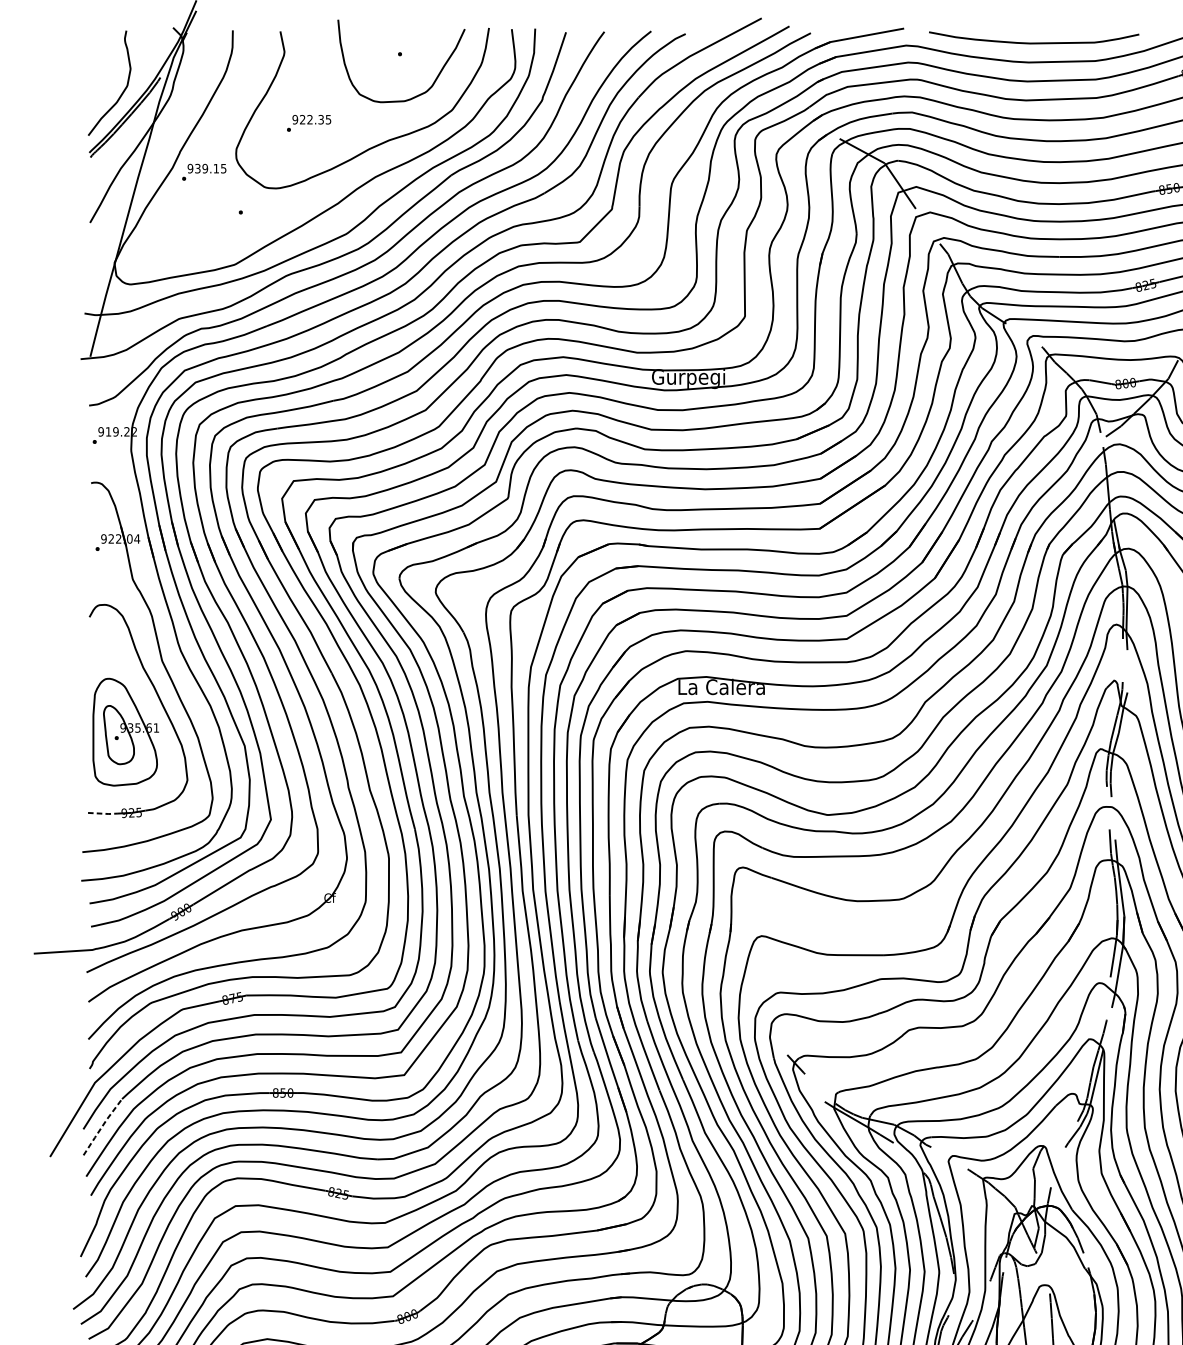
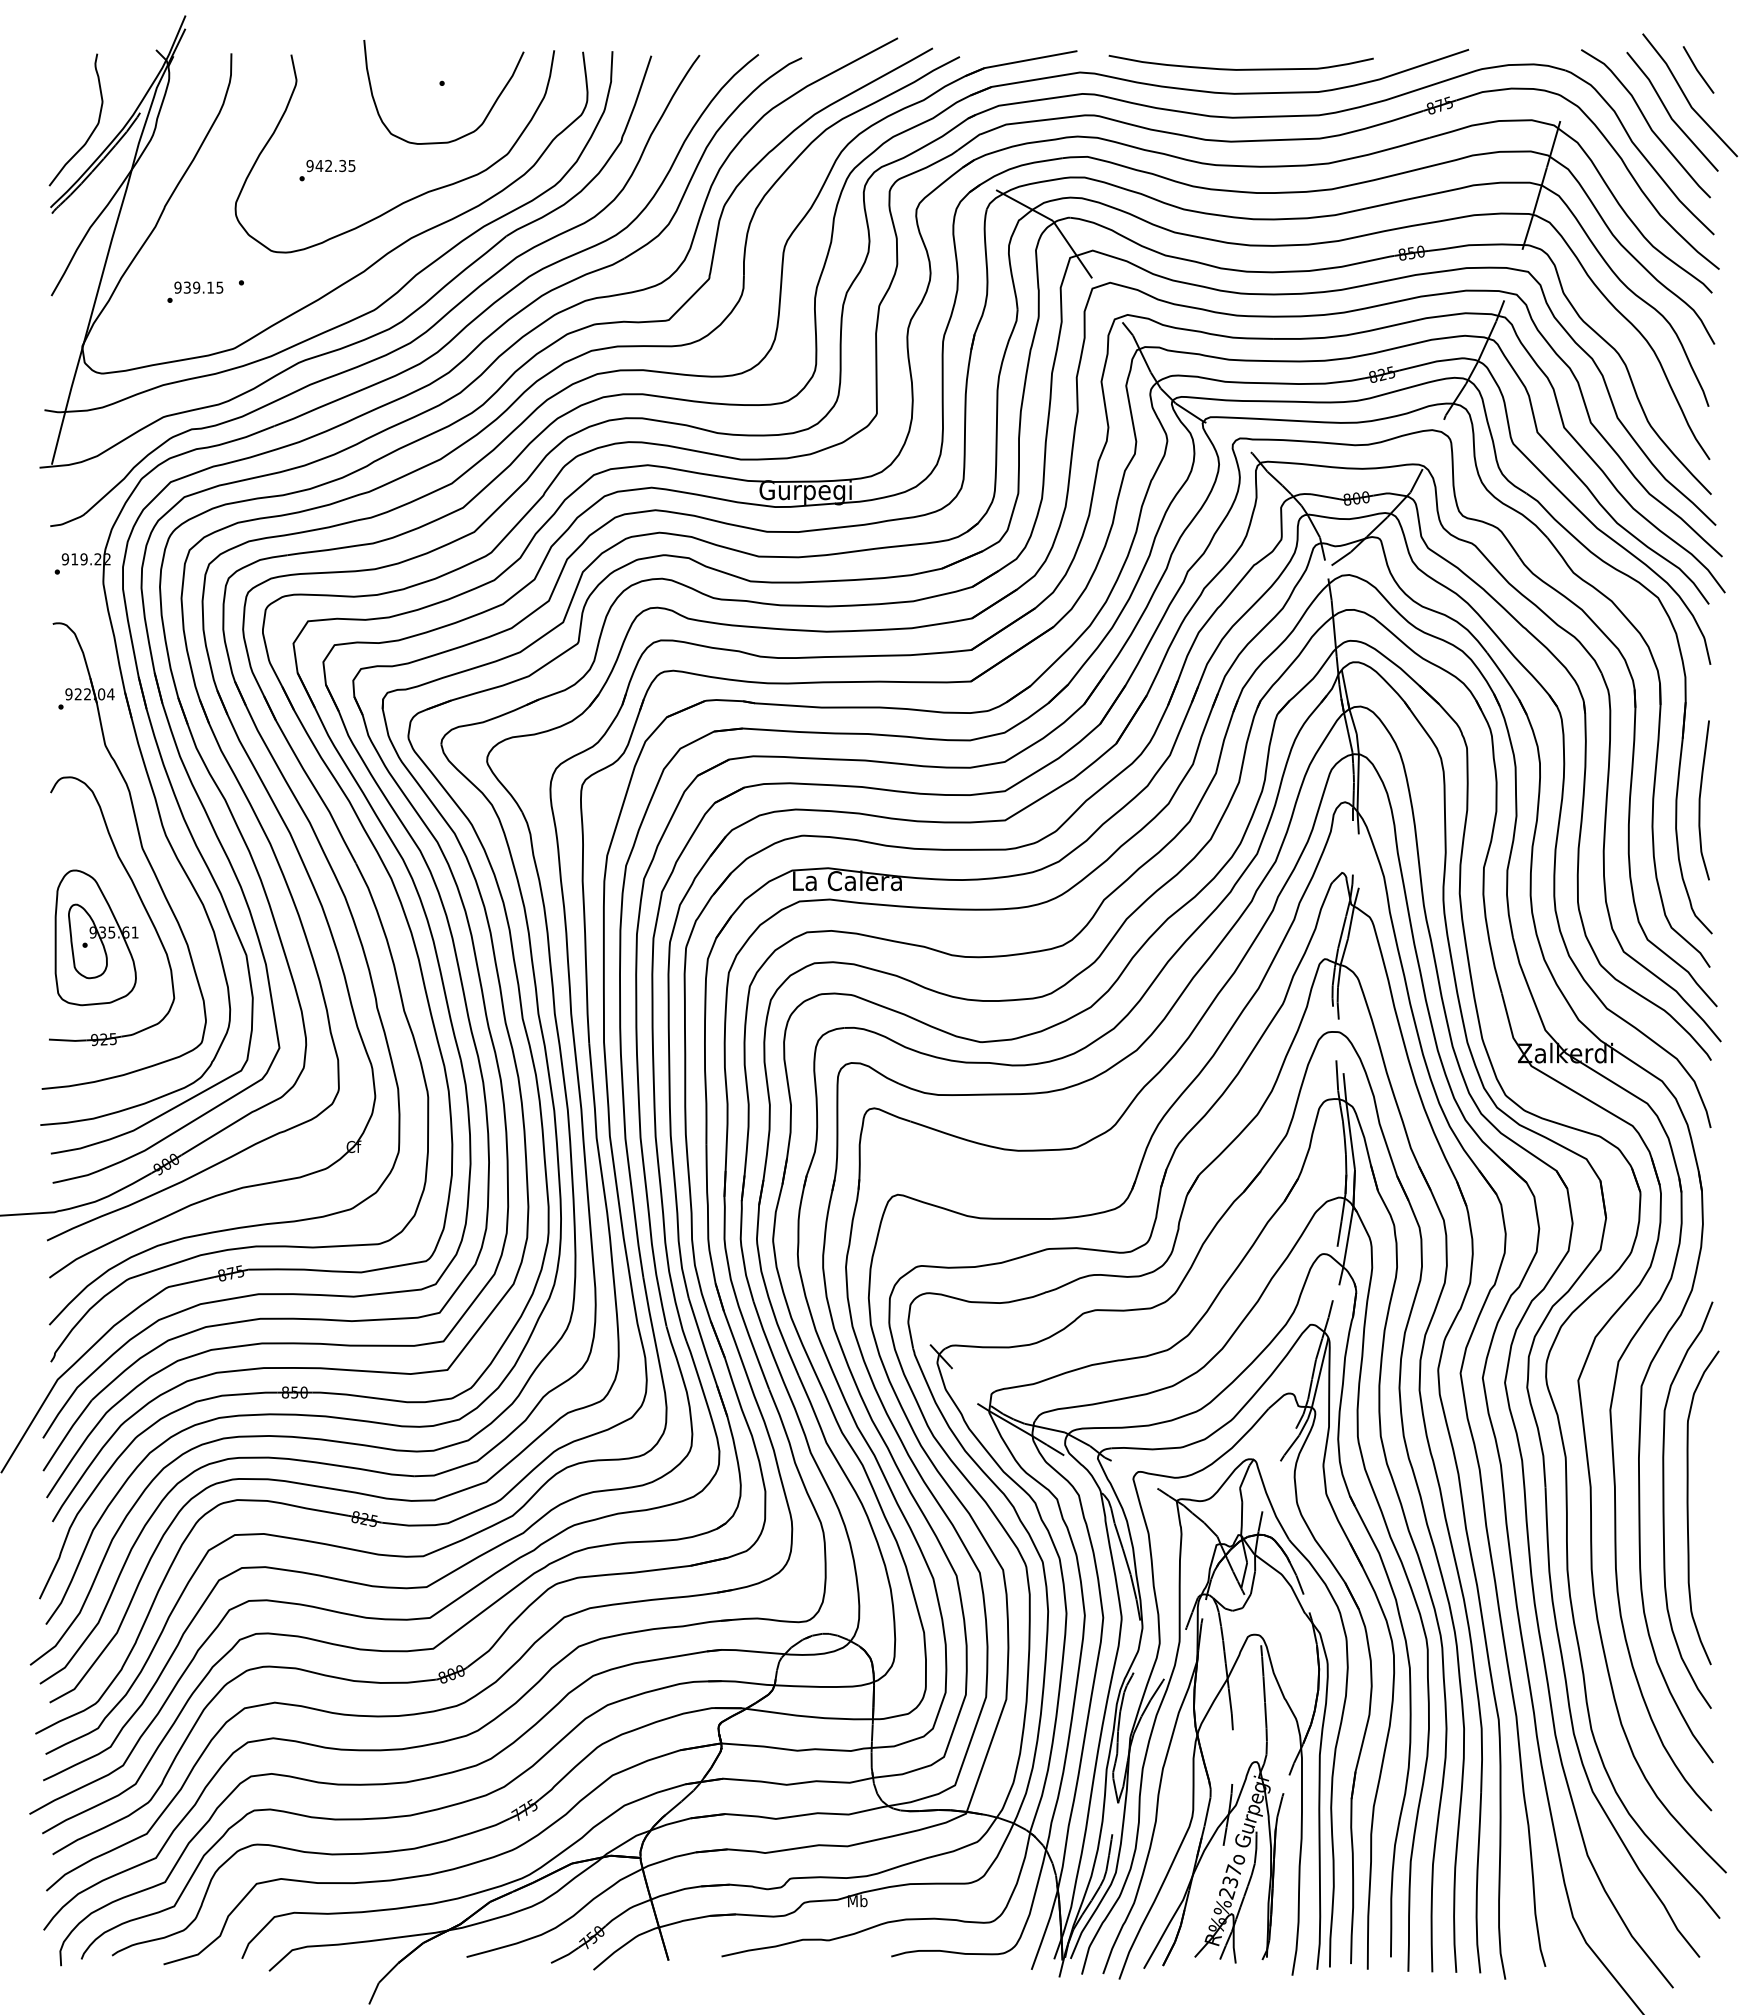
text: (302, 119) -> (319, 165), 922.35 -> 942.35
text: (204, 171) -> (195, 291), moved
line: (103, 813) -> (68, 1040), dashed -> solid
line: (102, 1126) -> (67, 1434), dashed -> solid

